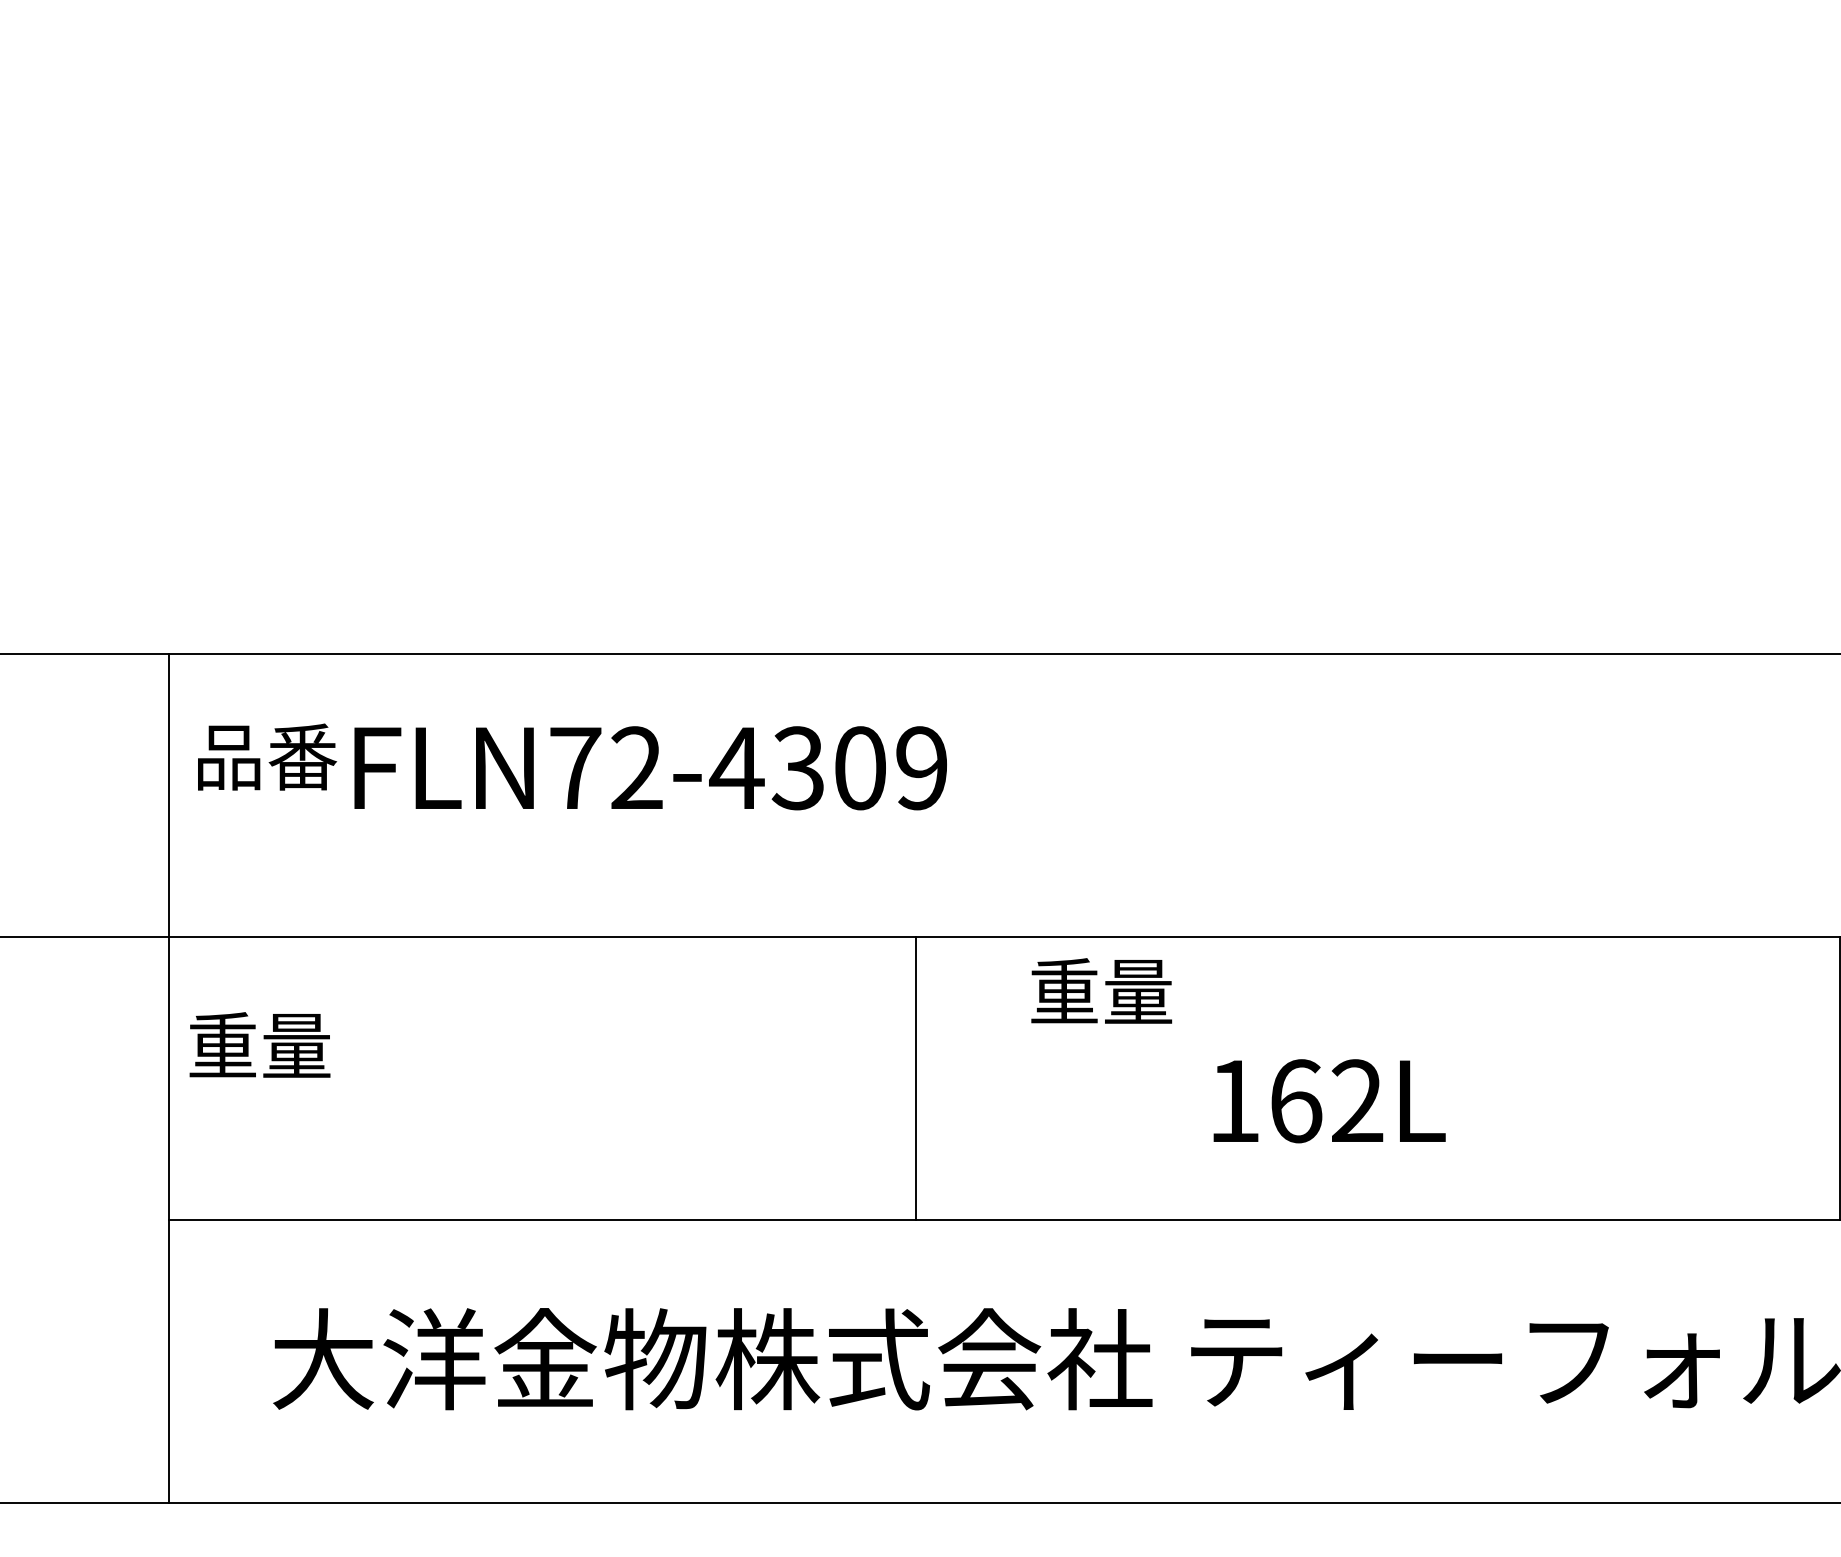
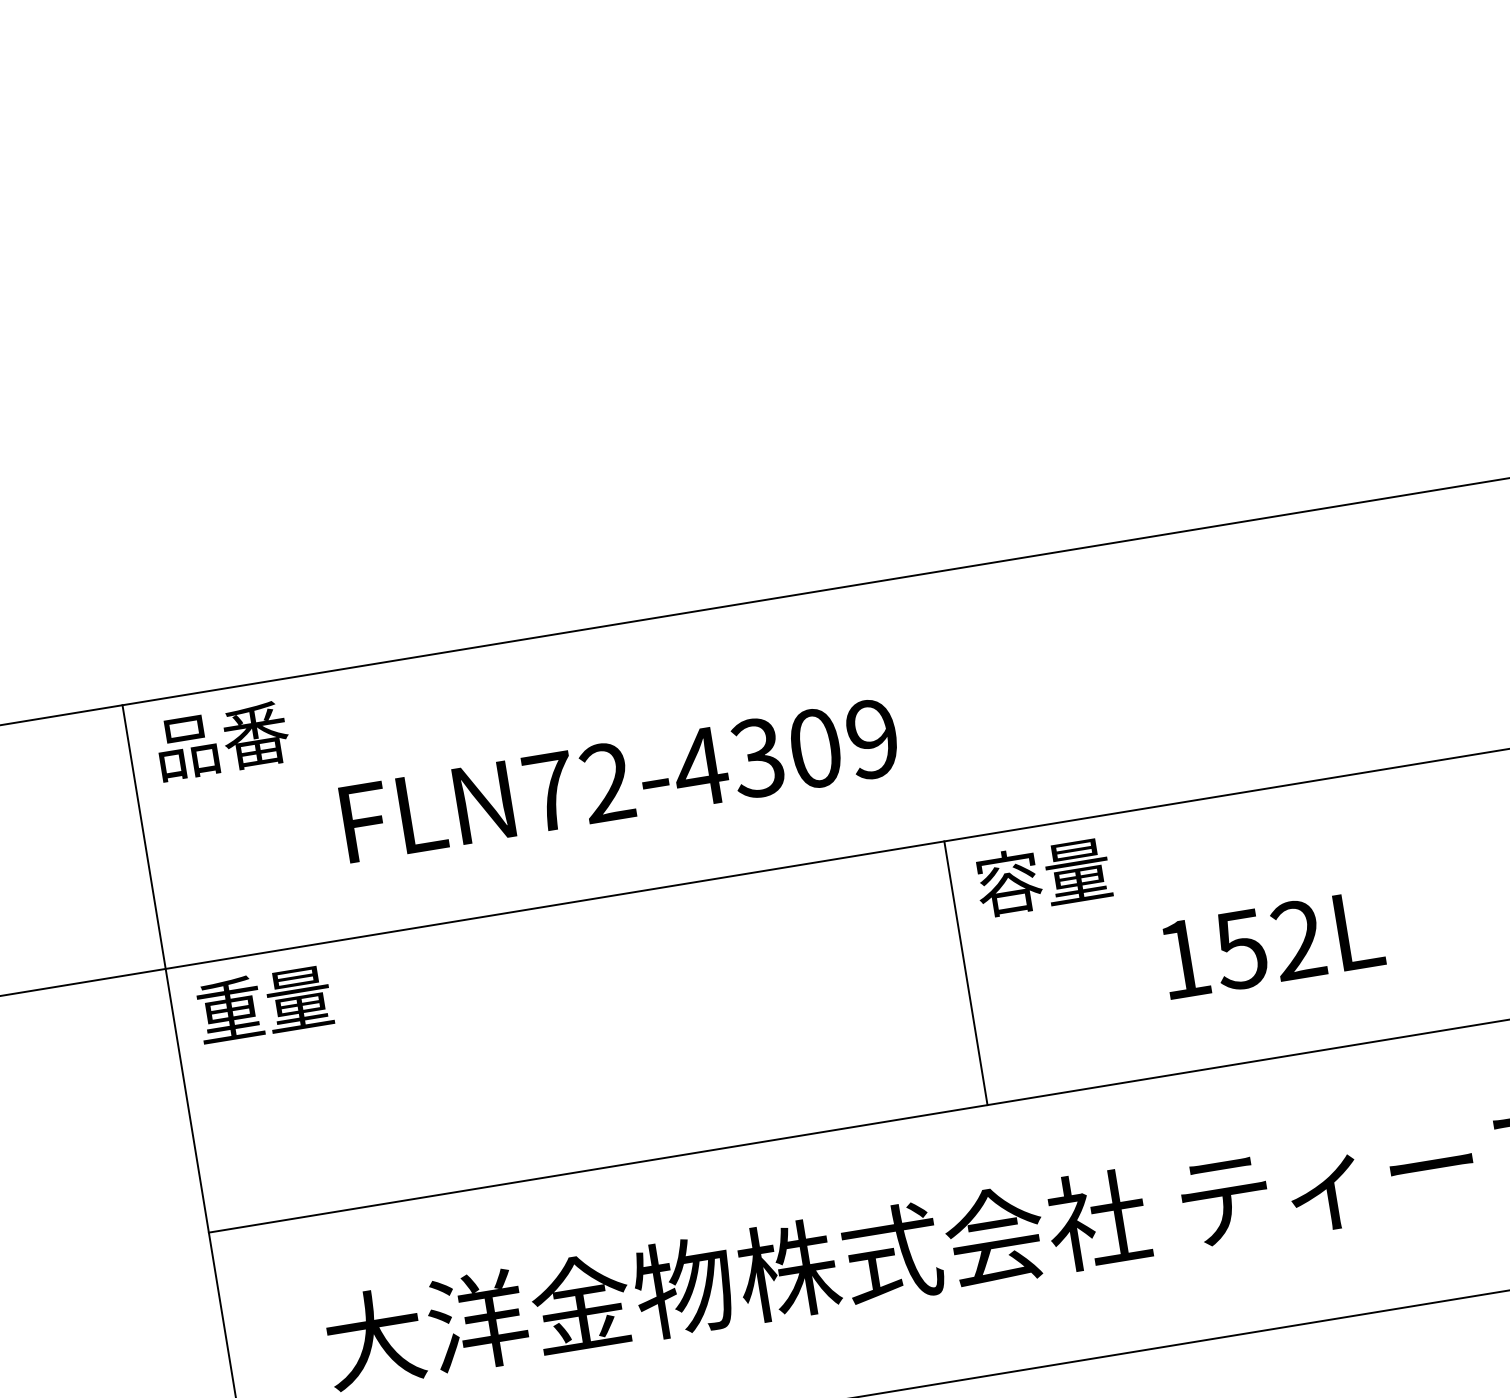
text: (267, 756) -> (222, 740), moved
text: (650, 768) -> (619, 780), moved
text: (1064, 991) -> (1008, 882), 重量 -> 容量
text: (259, 1044) -> (264, 1003), moved
line: (916, 1078) -> (966, 972), moved
text: (1295, 1101) -> (1240, 949), 162L -> 152L

